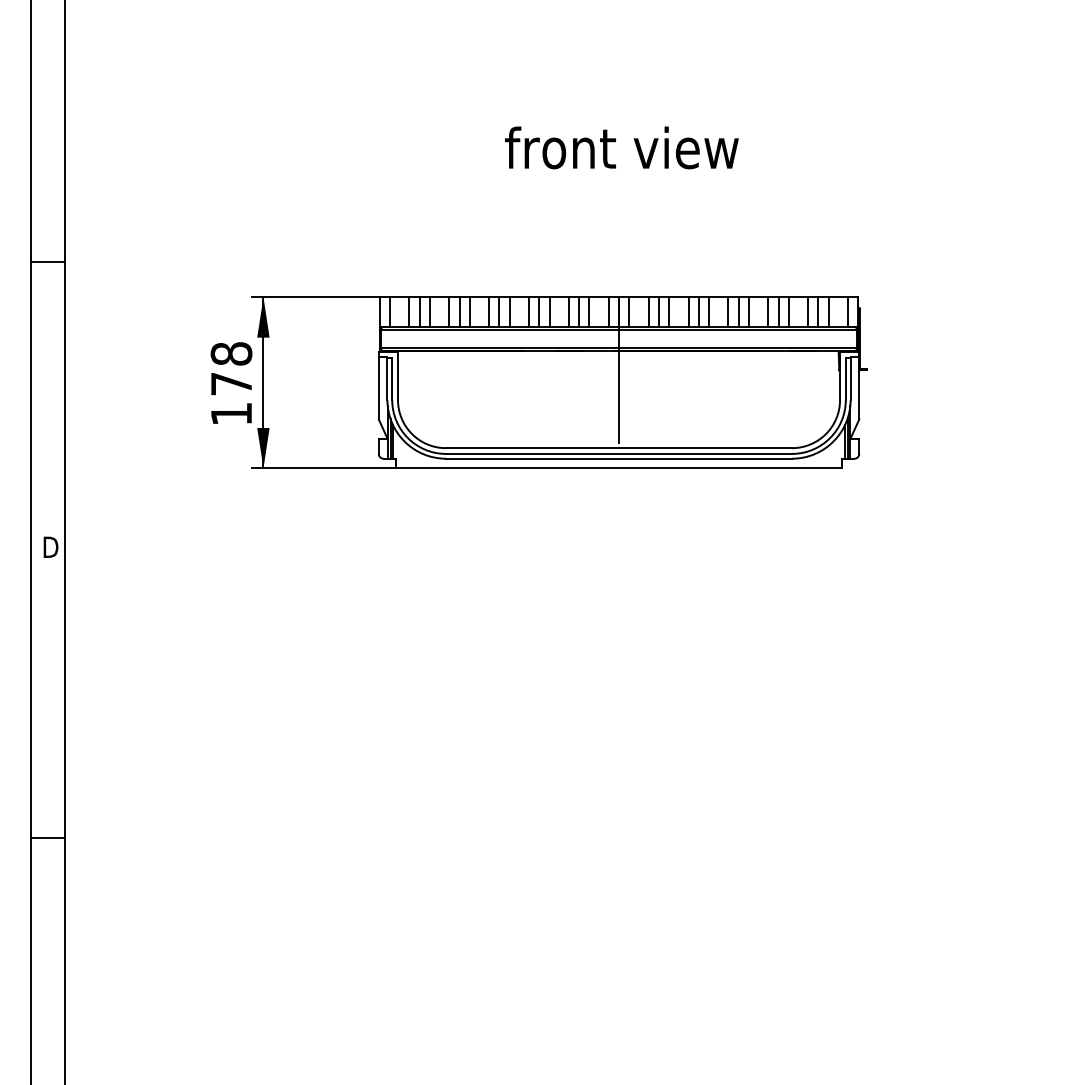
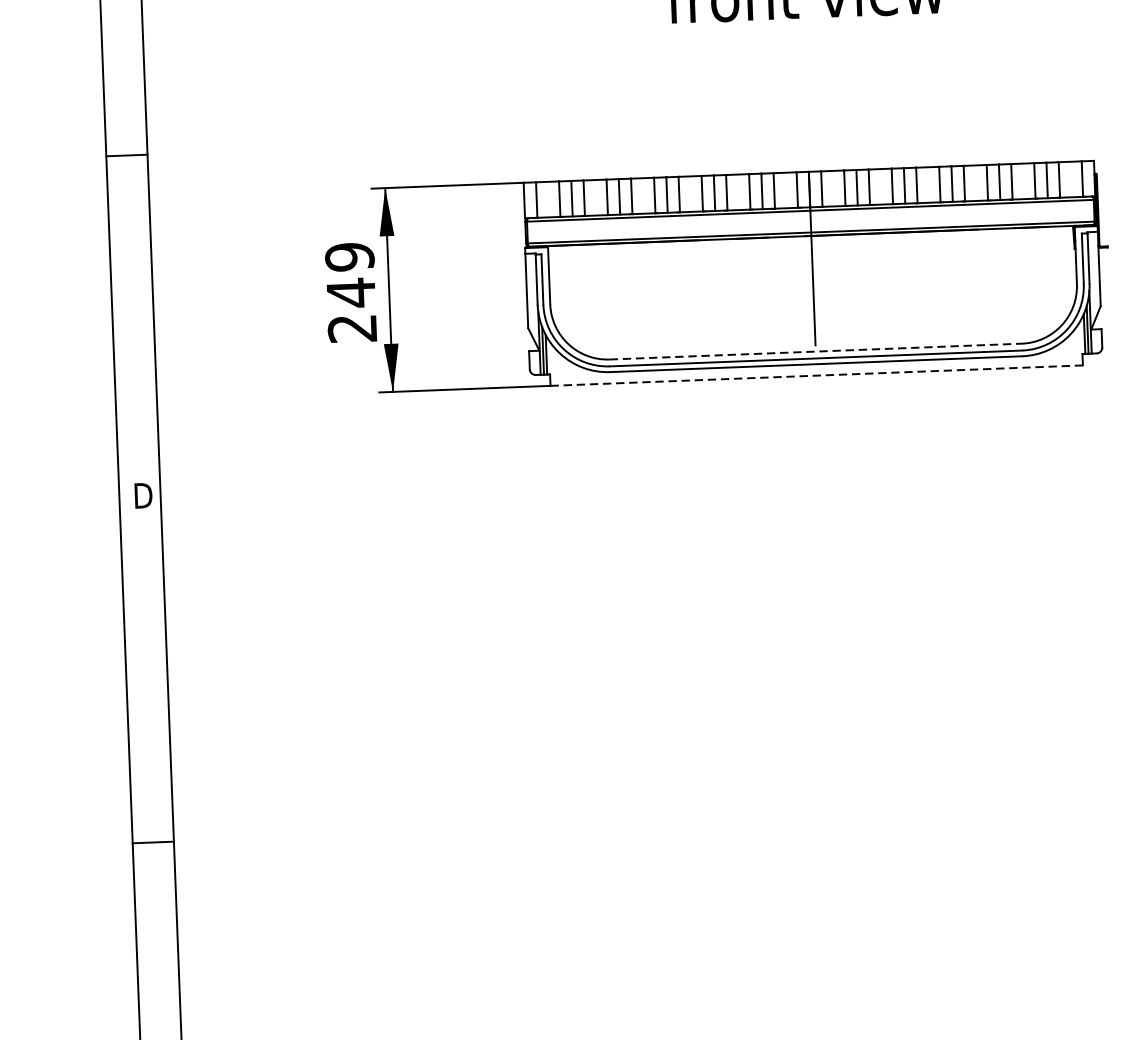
text: (231, 383) -> (351, 292), 178 -> 249
line: (619, 448) -> (816, 351), solid -> dashed
line: (619, 468) -> (817, 375), solid -> dashed

